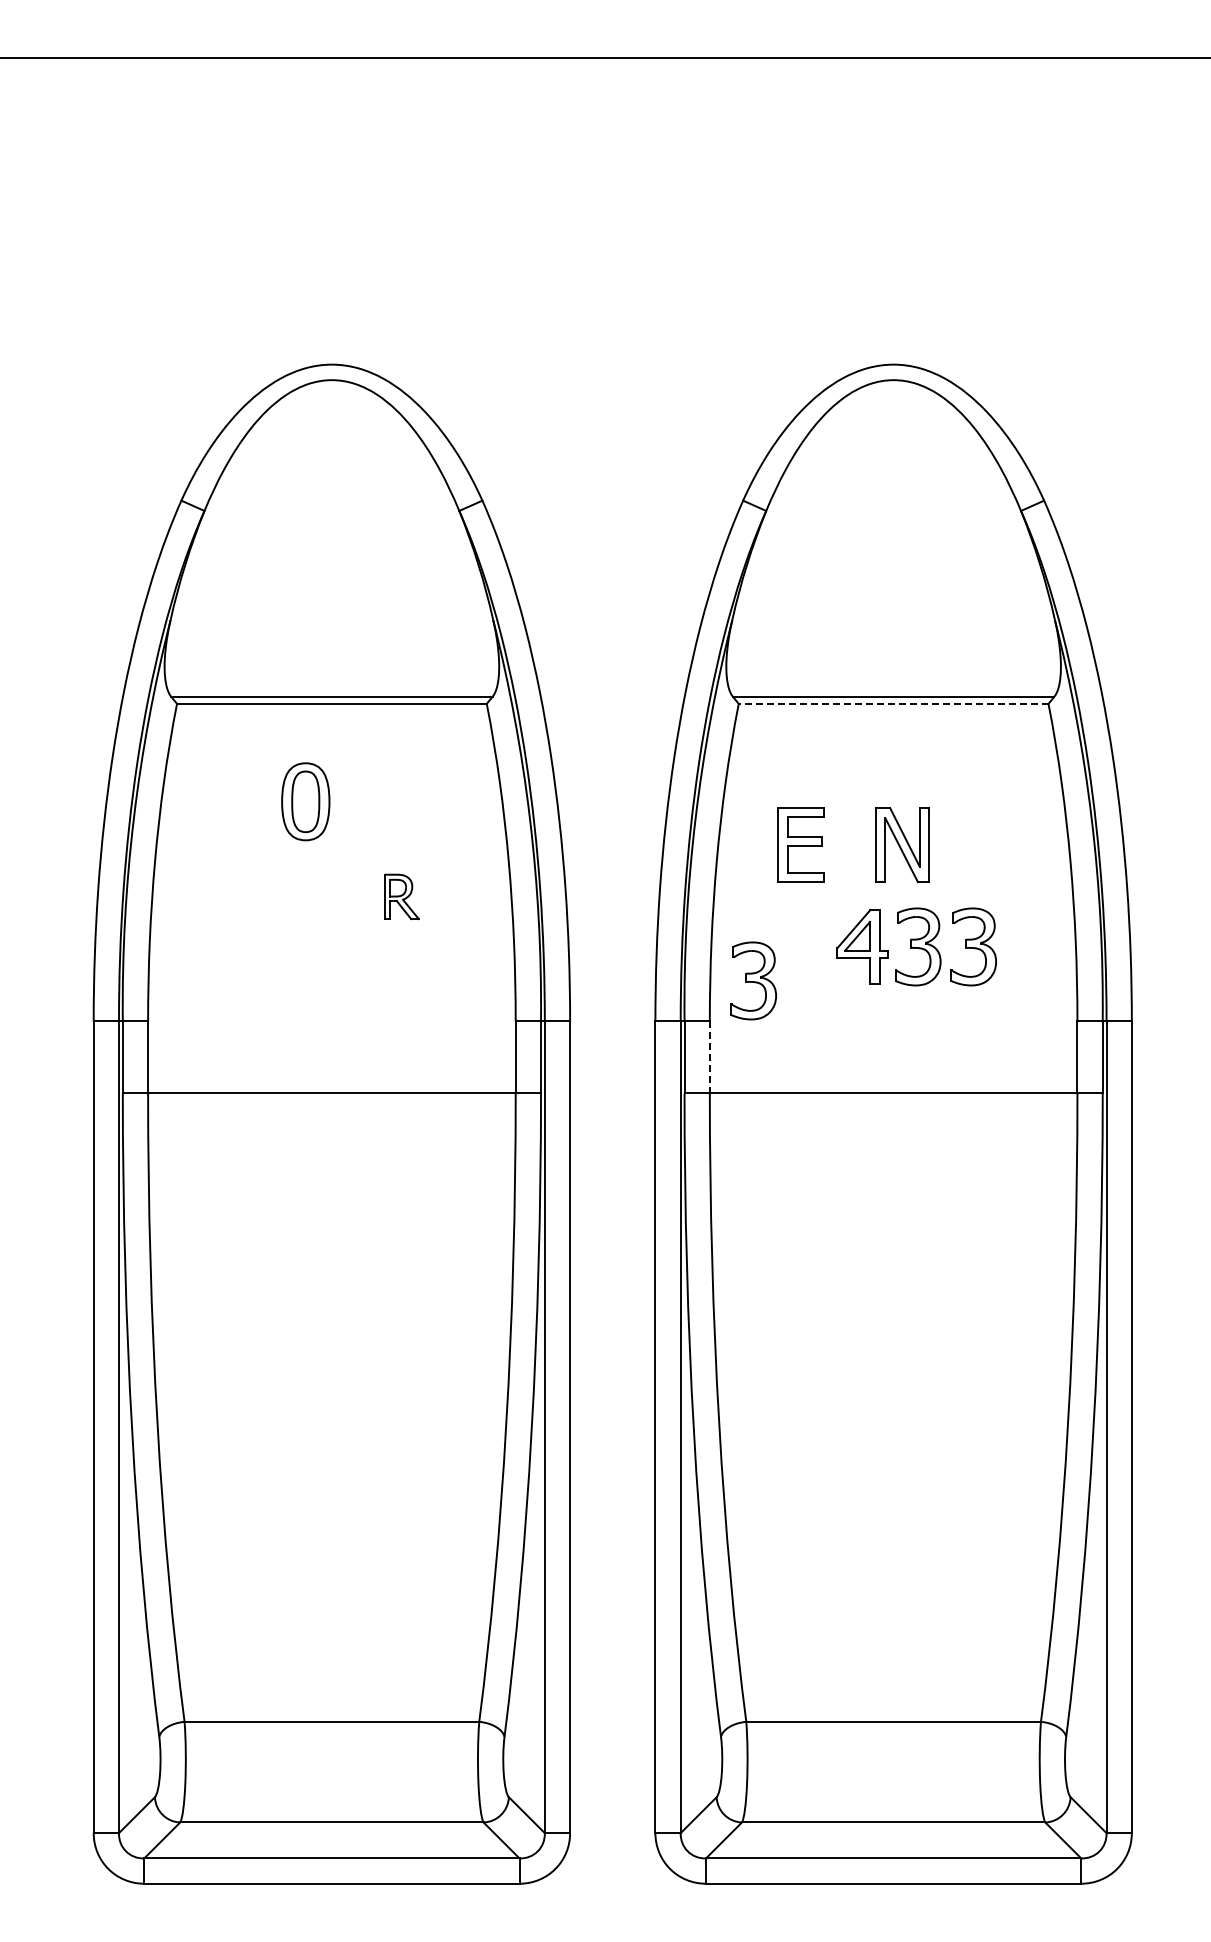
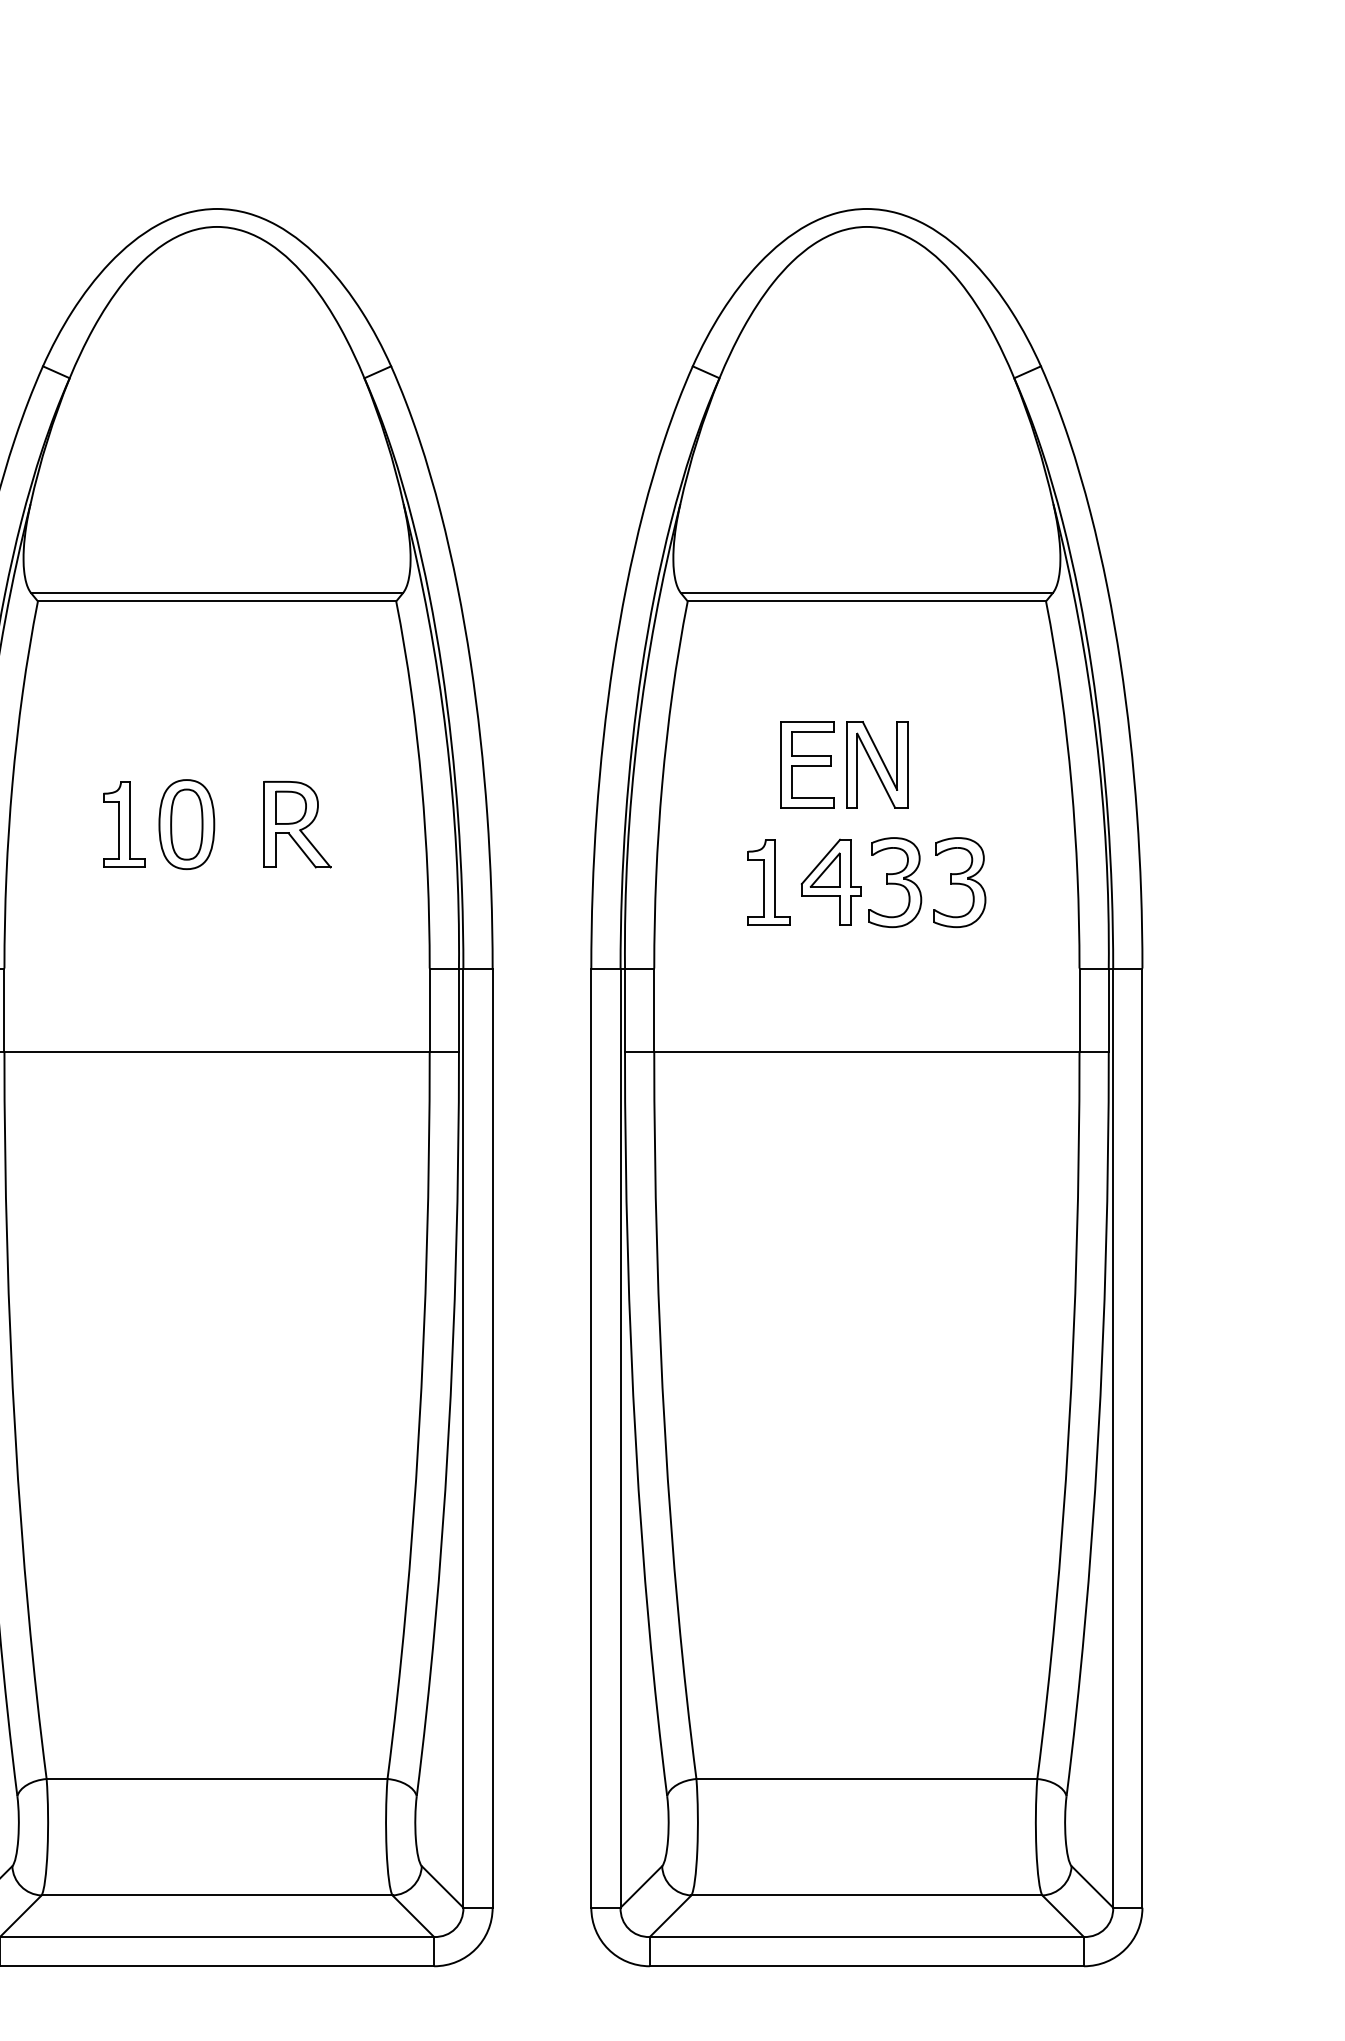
line: (893, 703) -> (866, 600), dashed -> solid
part: (305, 801) -> (186, 824), moved
part: (800, 844) -> (806, 764), moved
part: (251, 896) -> (124, 824), added
part: (401, 896) -> (297, 824), size x1.67
part: (808, 946) -> (768, 882), added
part: (753, 980) -> (704, 921), removed
line: (709, 1057) -> (653, 1010), dashed -> solid

